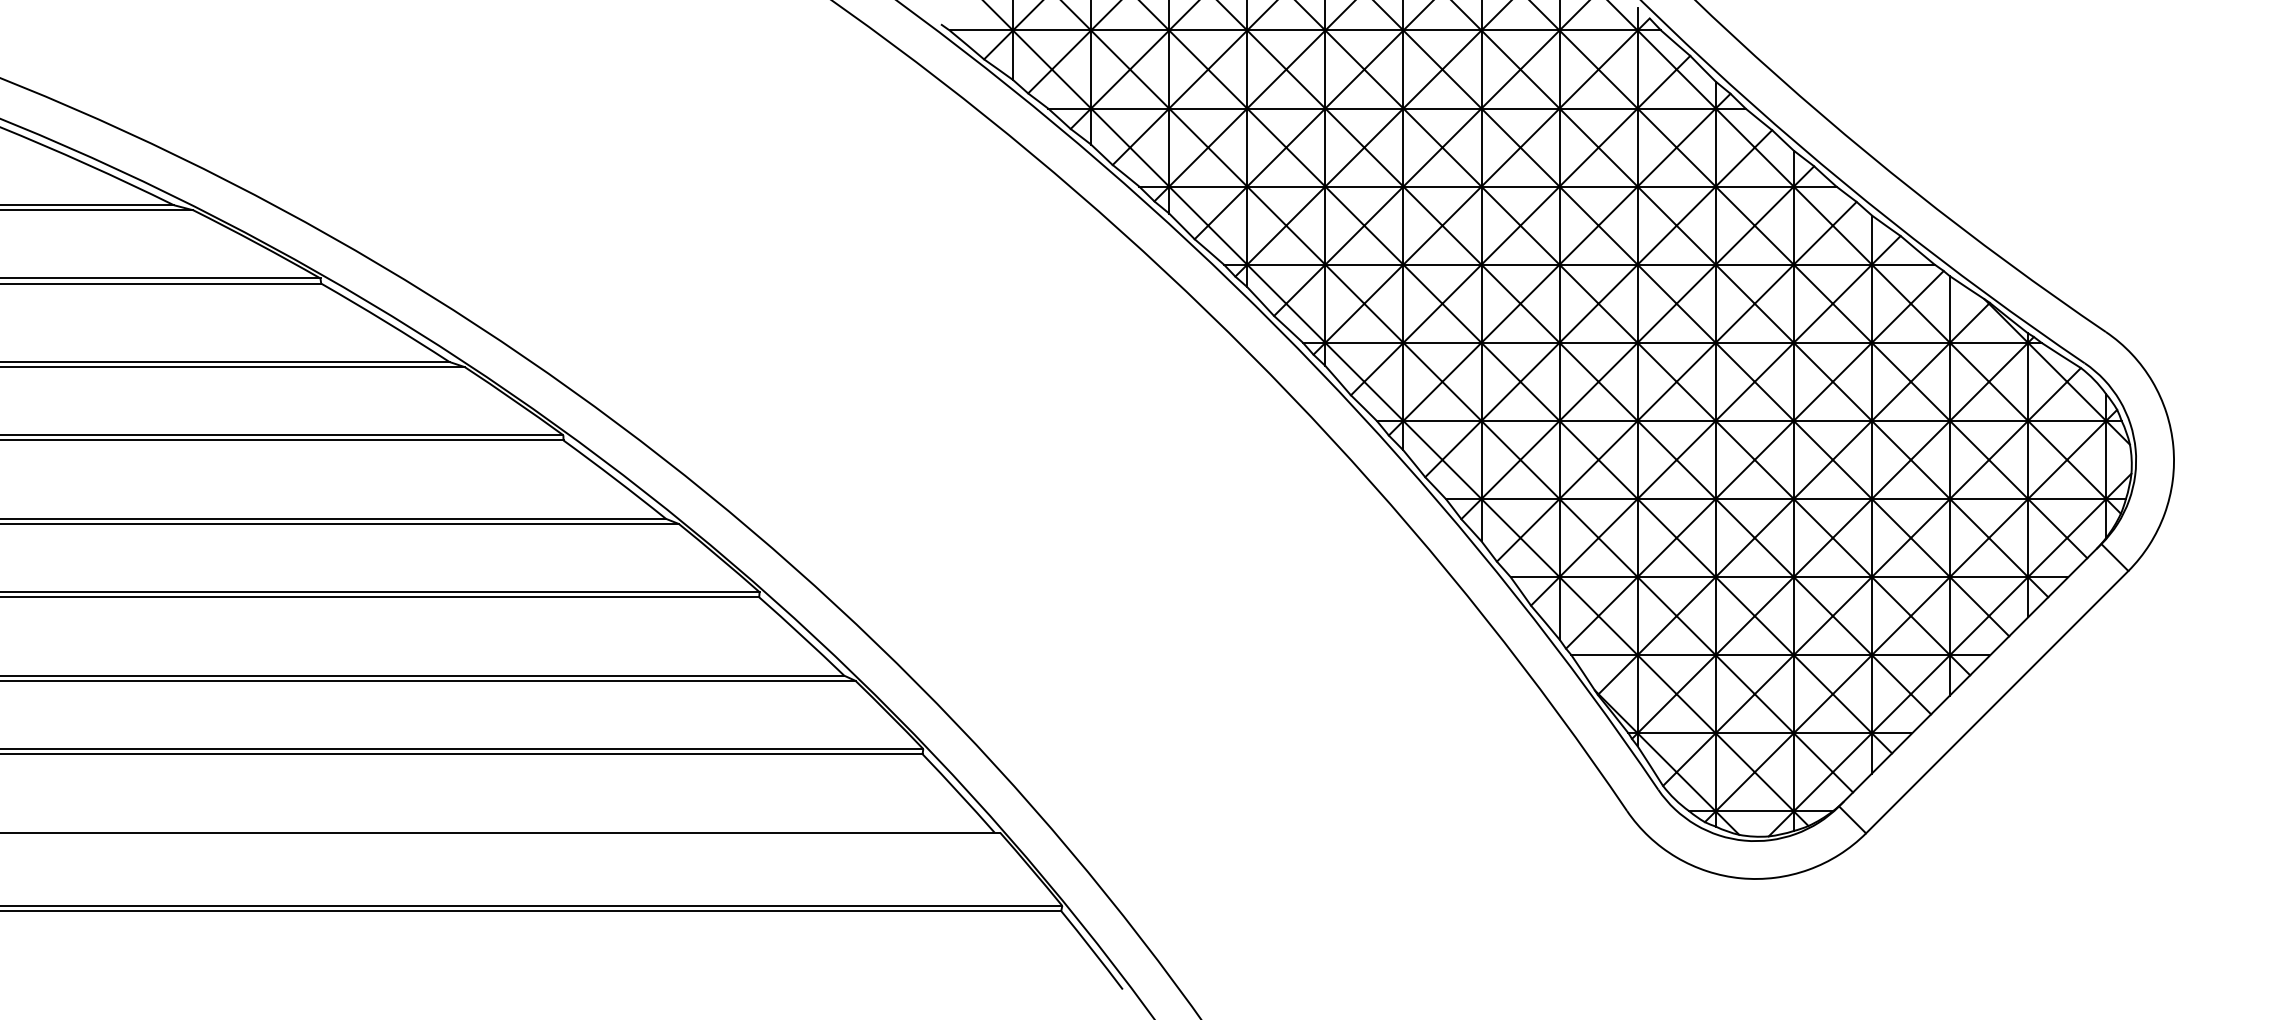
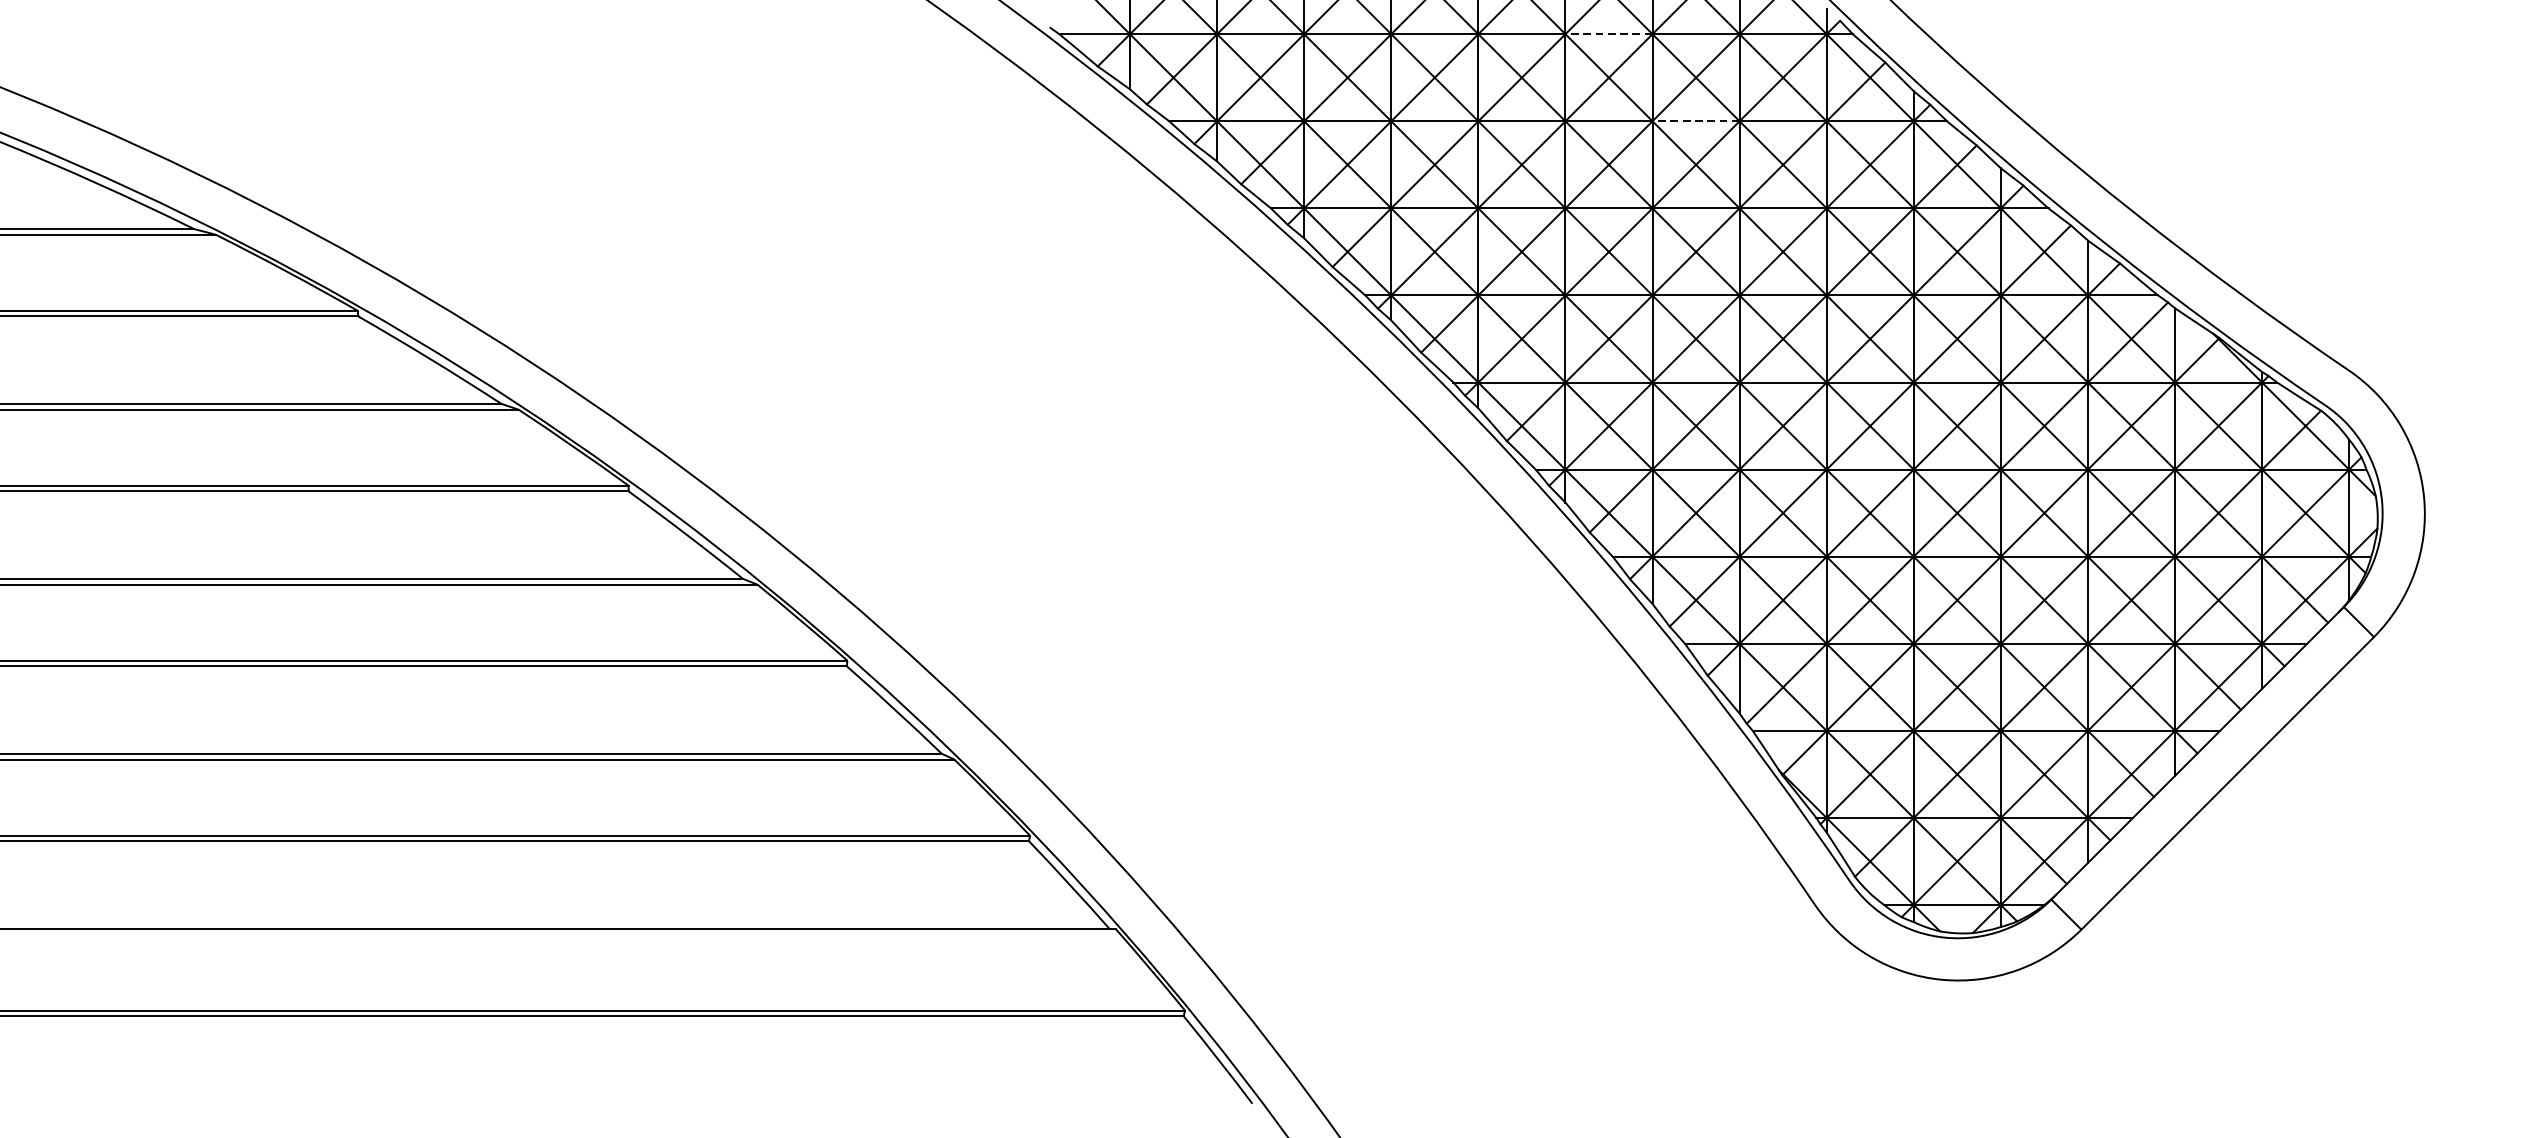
line: (1441, 30) -> (1607, 34), solid -> dashed
line: (1520, 108) -> (1696, 121), solid -> dashed

